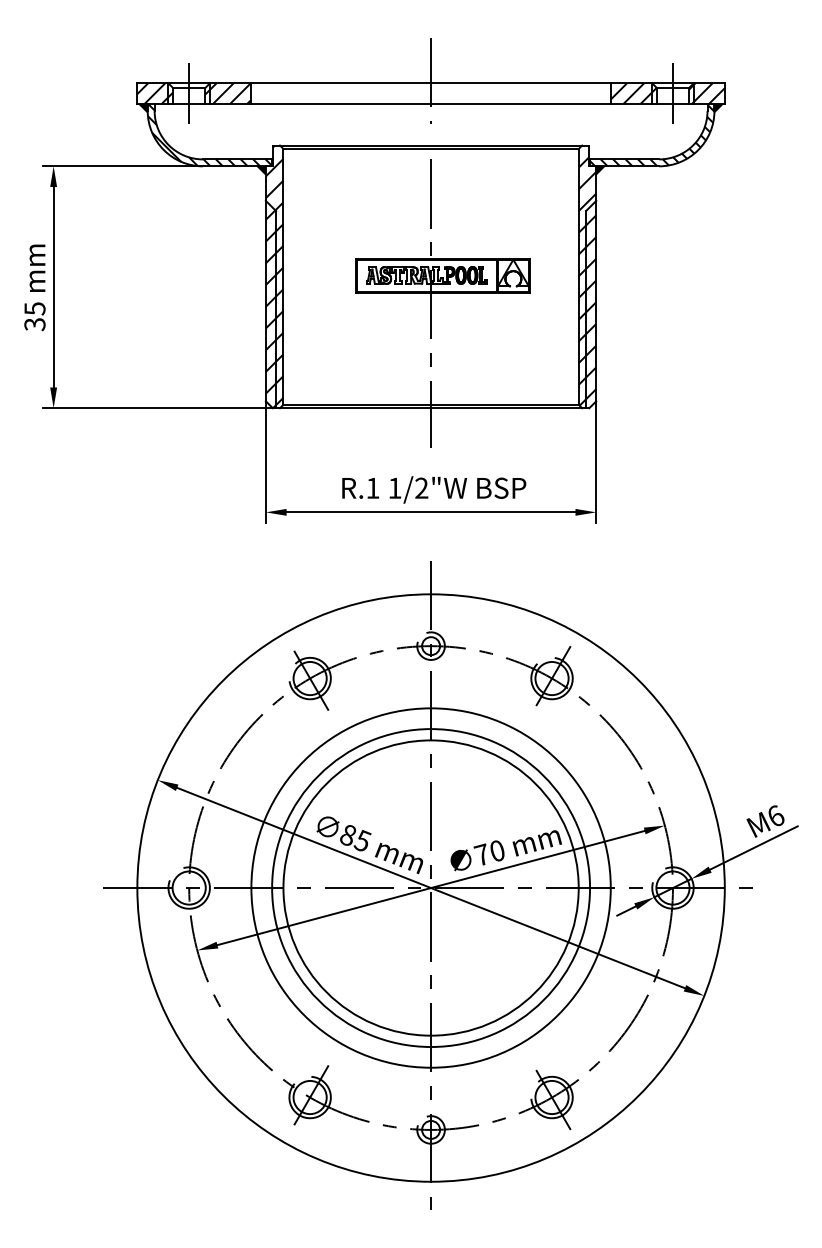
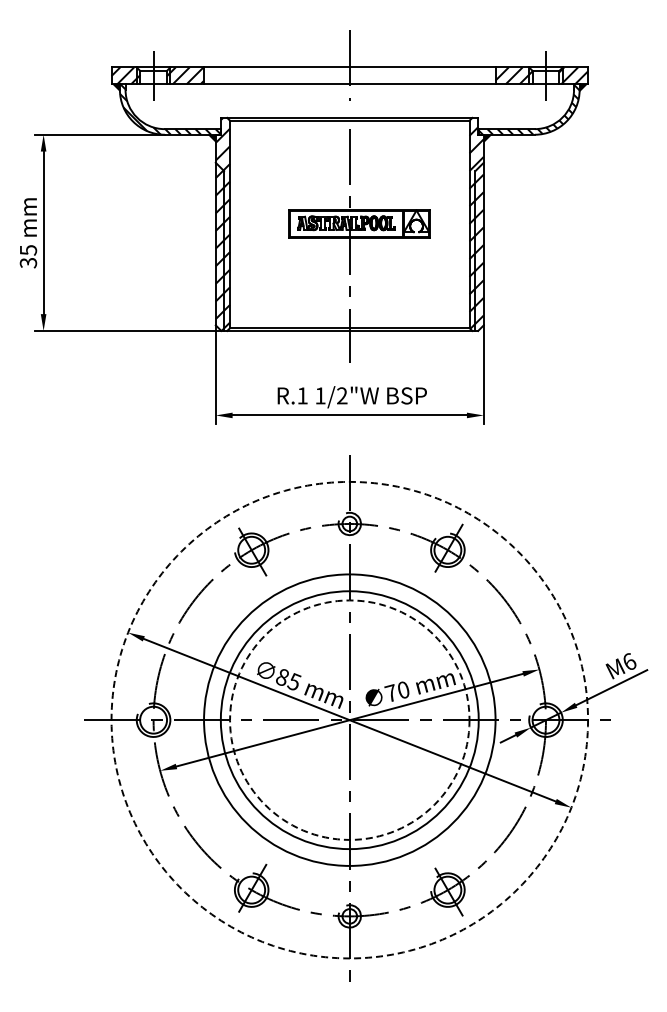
circle: (430, 887) -> (349, 719), solid -> dashed
circle: (430, 887) -> (349, 719), solid -> dashed

